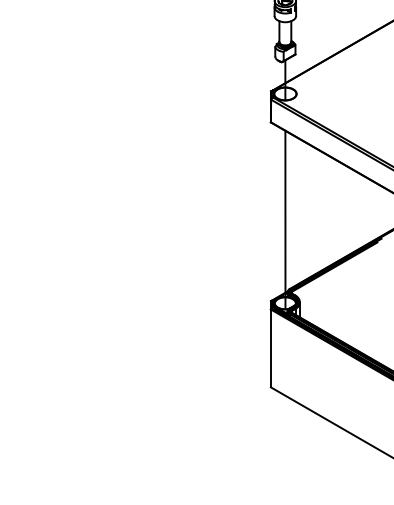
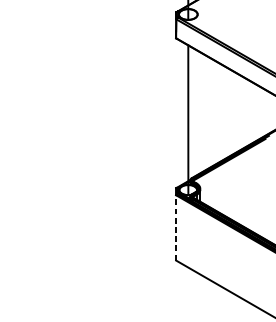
line: (270, 348) -> (175, 227), solid -> dashed

